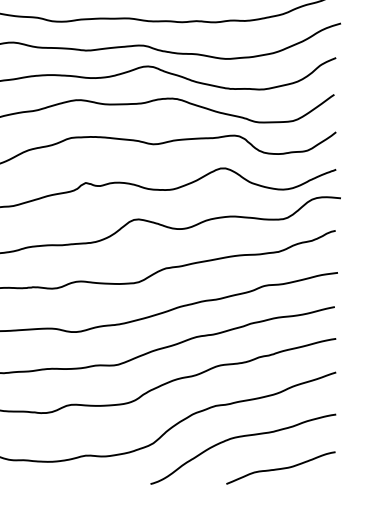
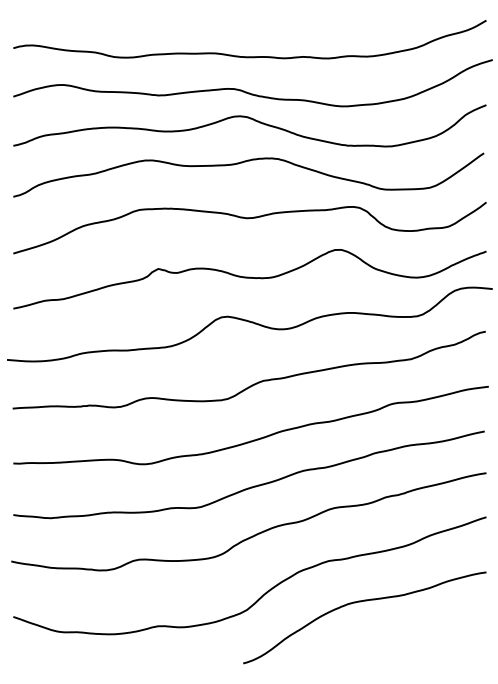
curve: (280, 468) -> (413, 642), removed

